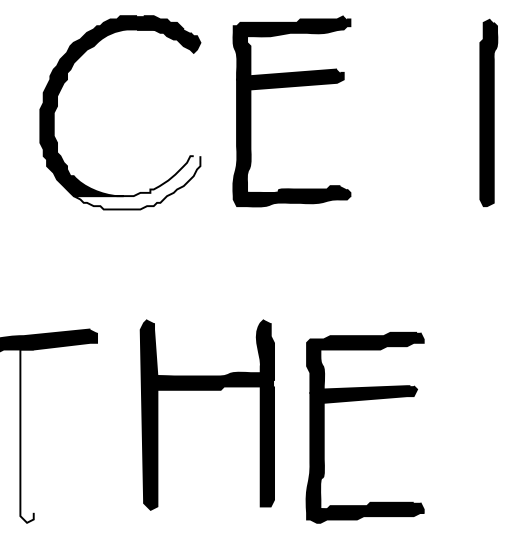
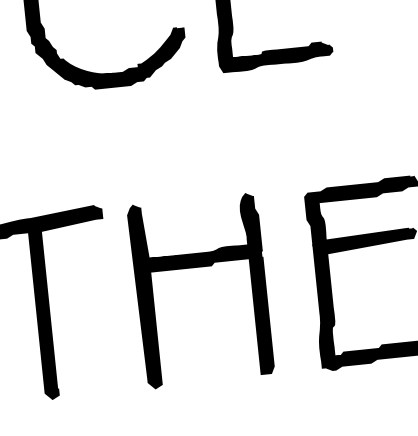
fill: (136, 182) -> (124, 59), added
part: (206, 390) -> (197, 267), moved
fill: (26, 435) -> (43, 314), added

